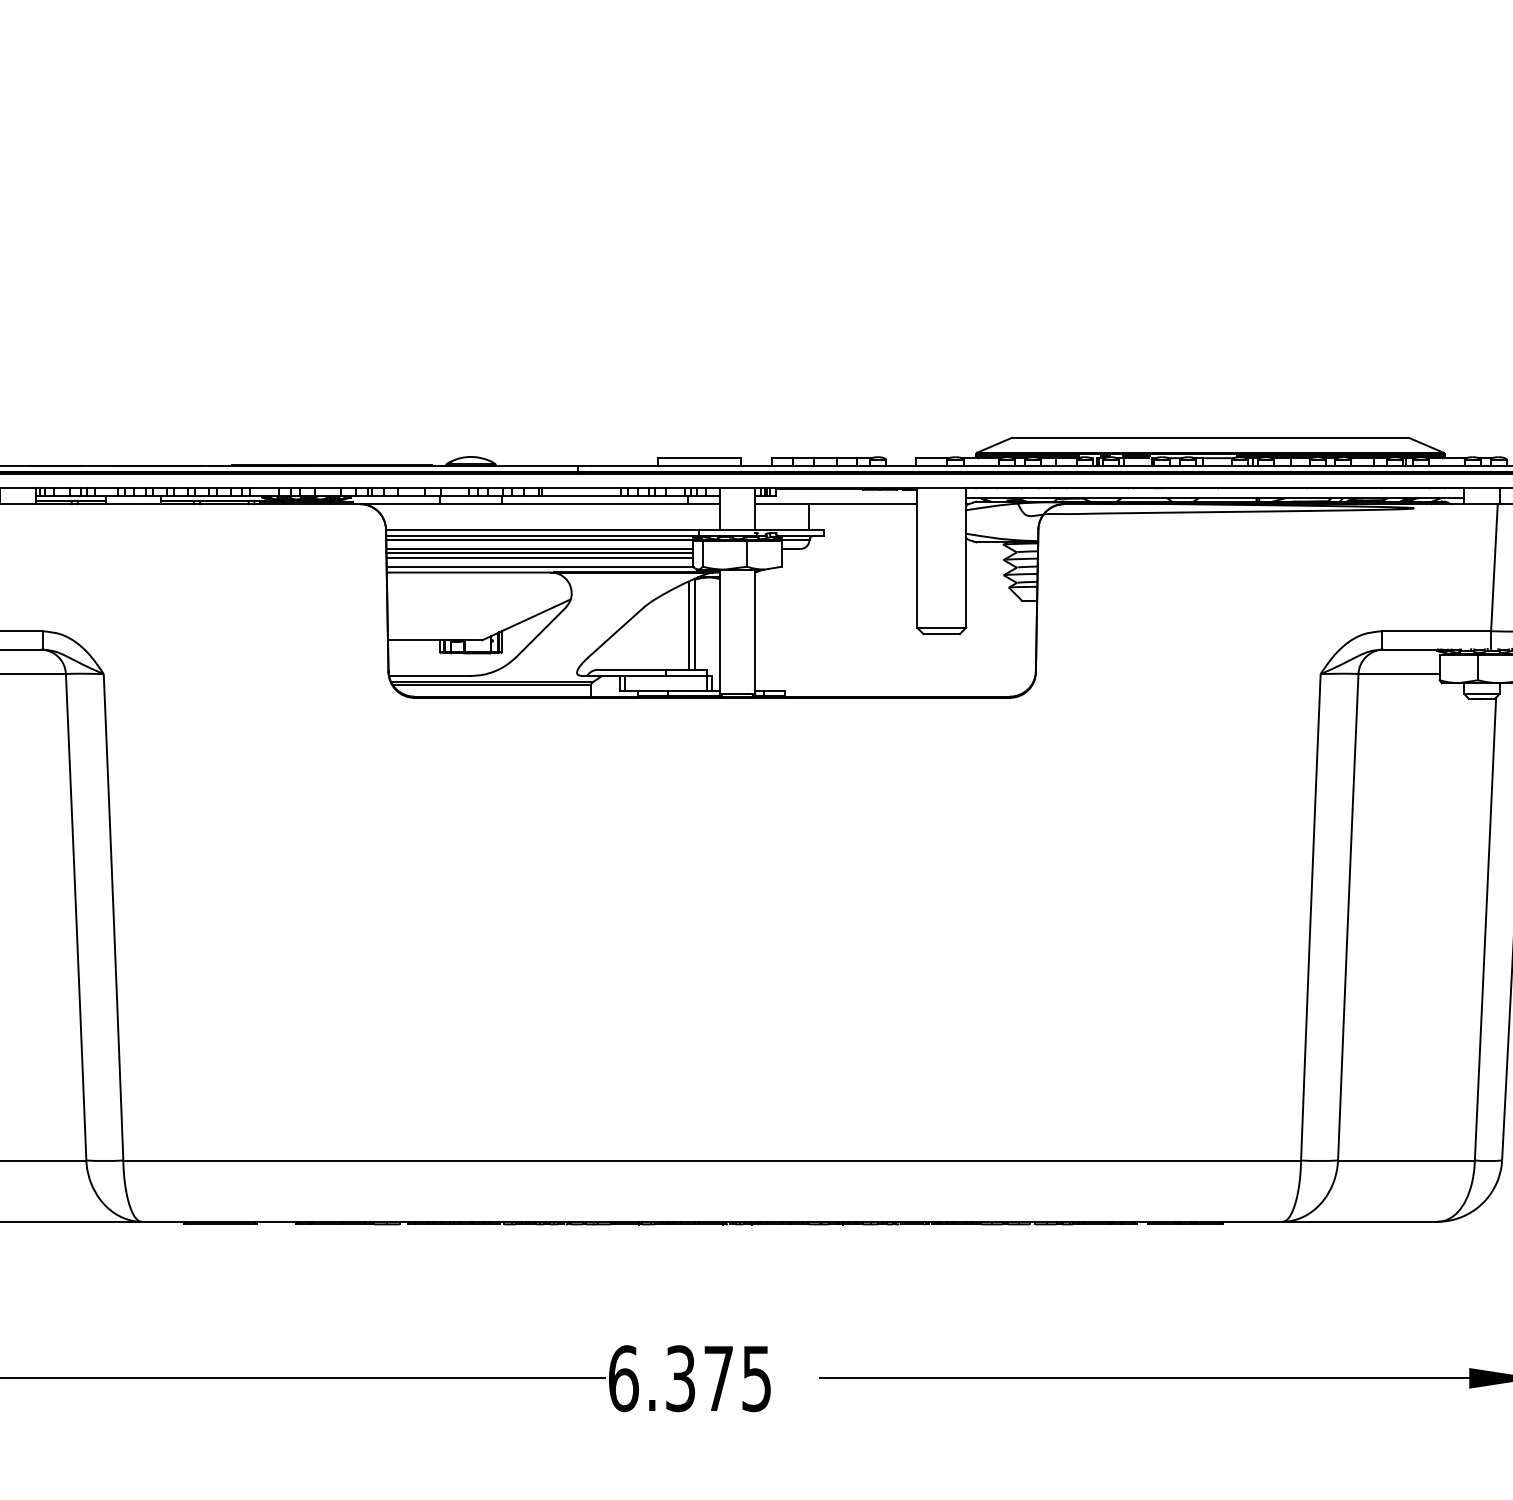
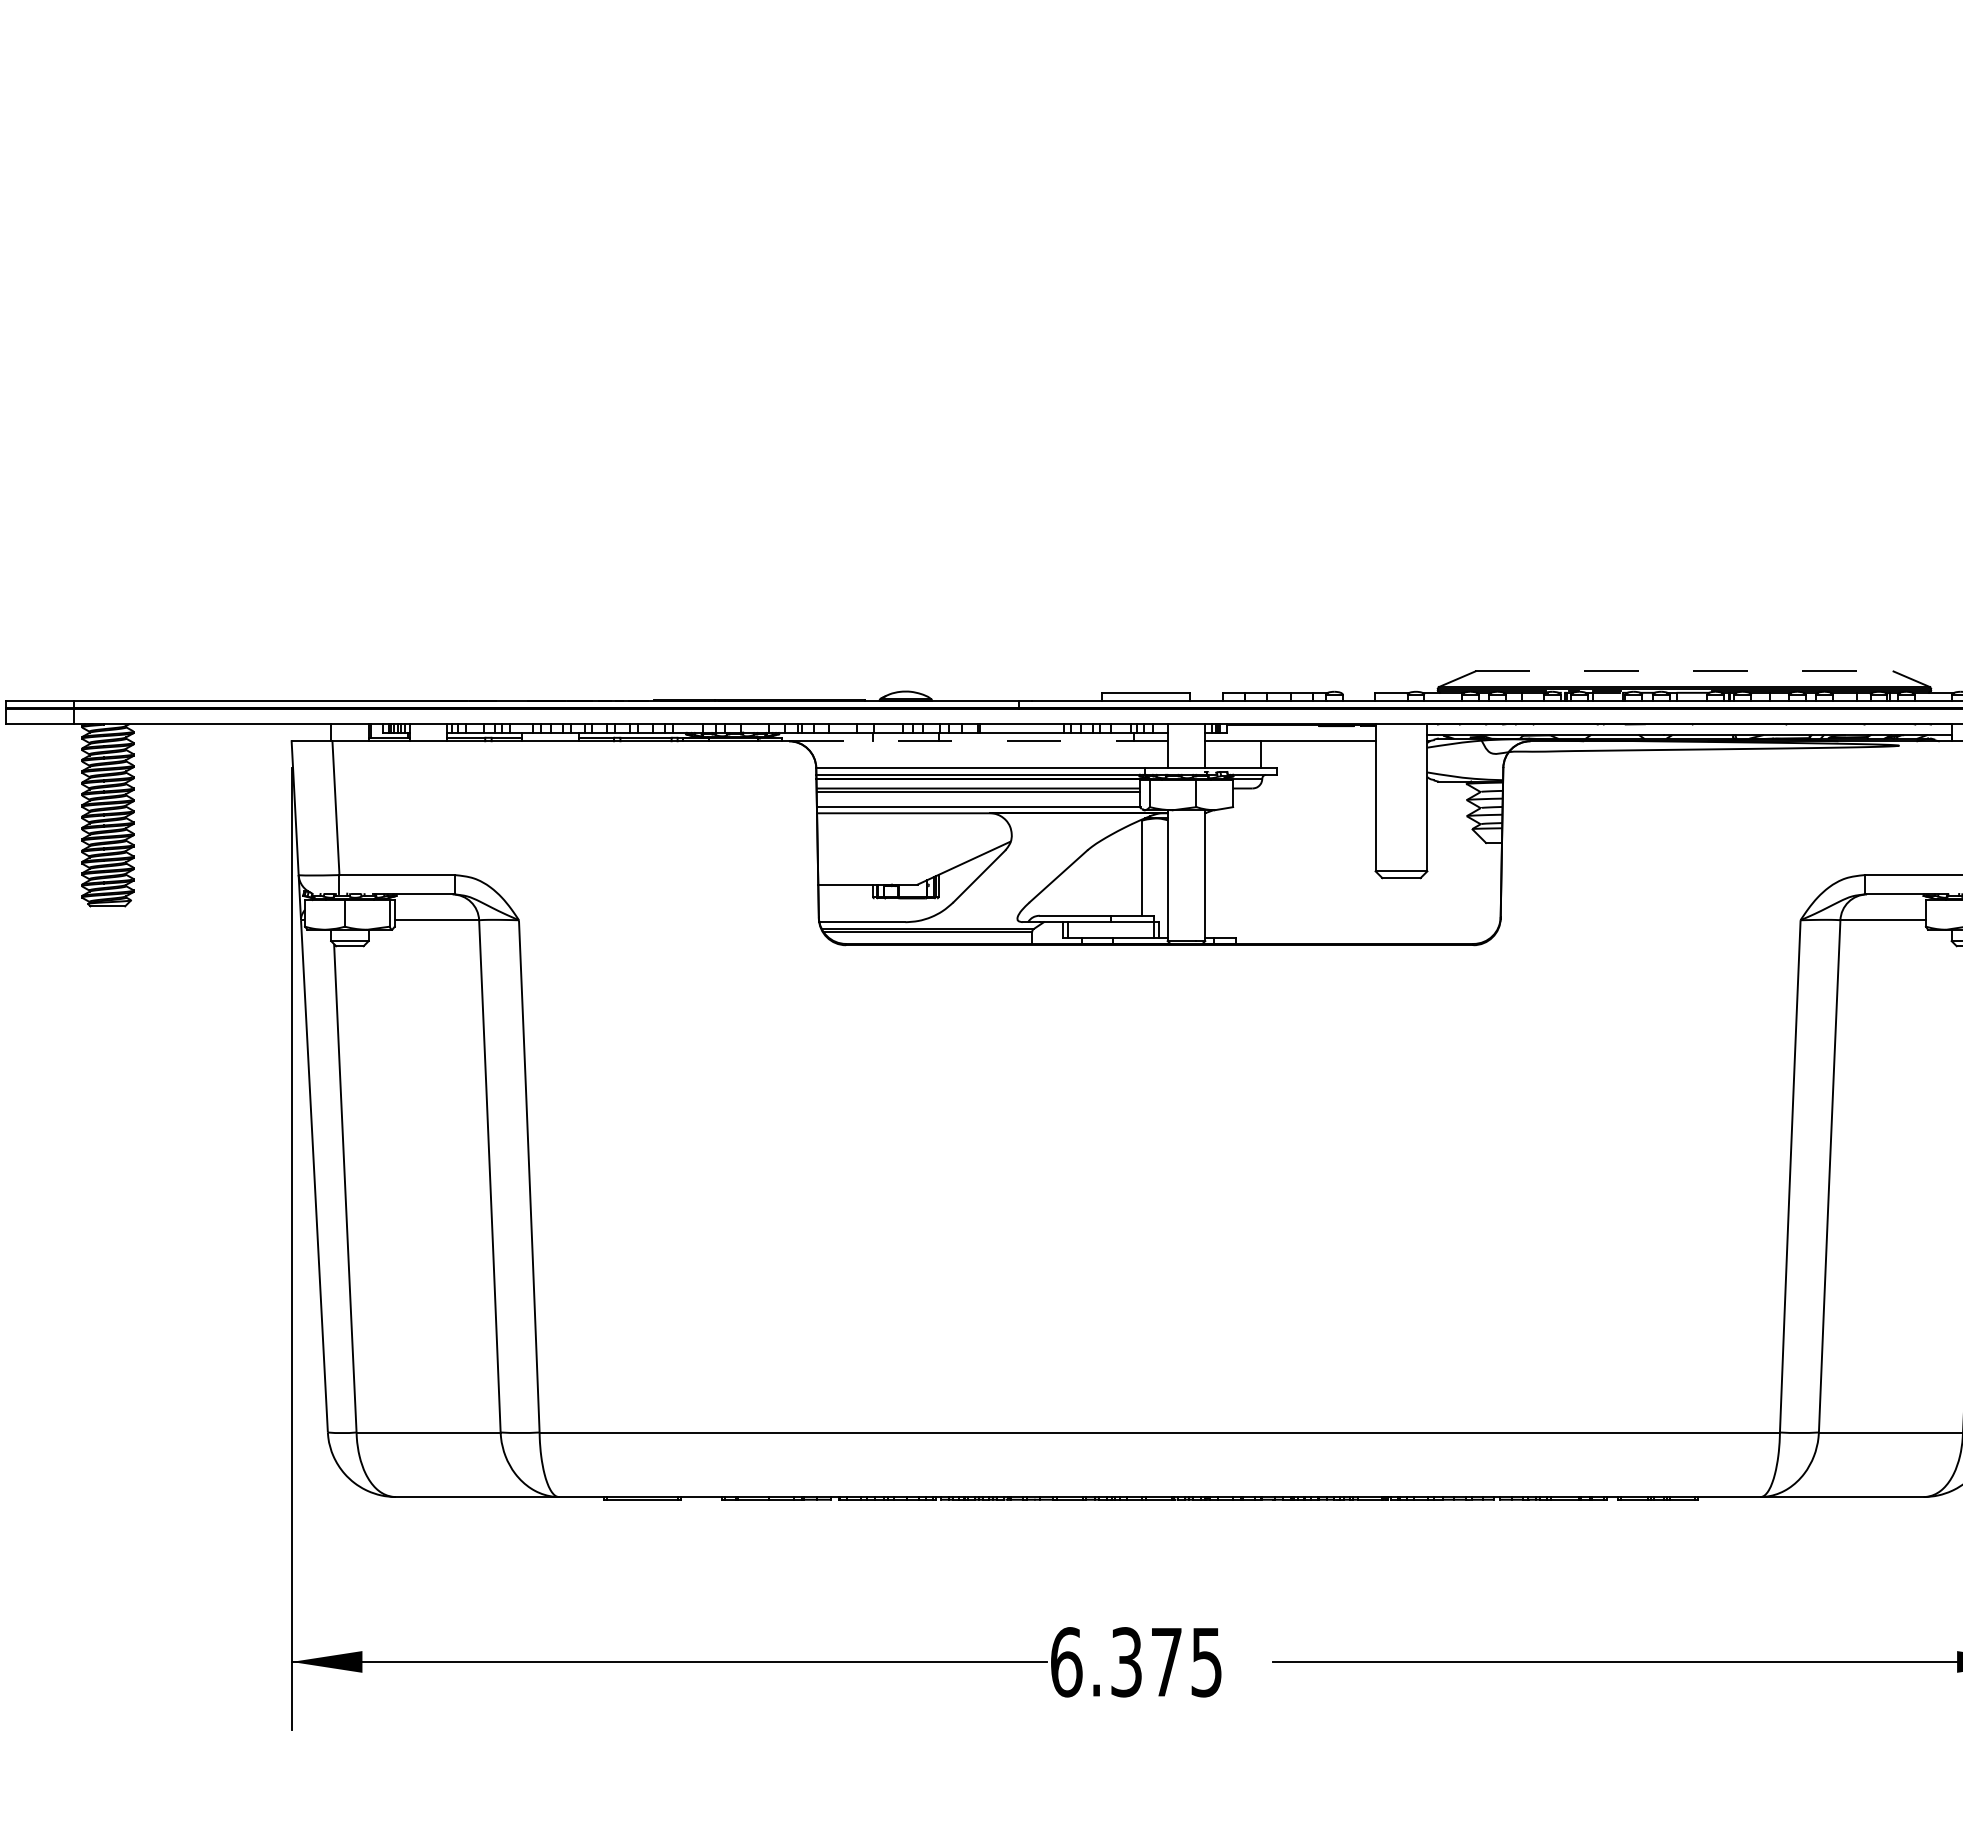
line: (1210, 437) -> (1684, 671), solid -> dashed
line: (540, 504) -> (978, 741), solid -> dashed
line: (539, 557) -> (977, 797), removed
line: (688, 624) -> (1134, 868), removed

